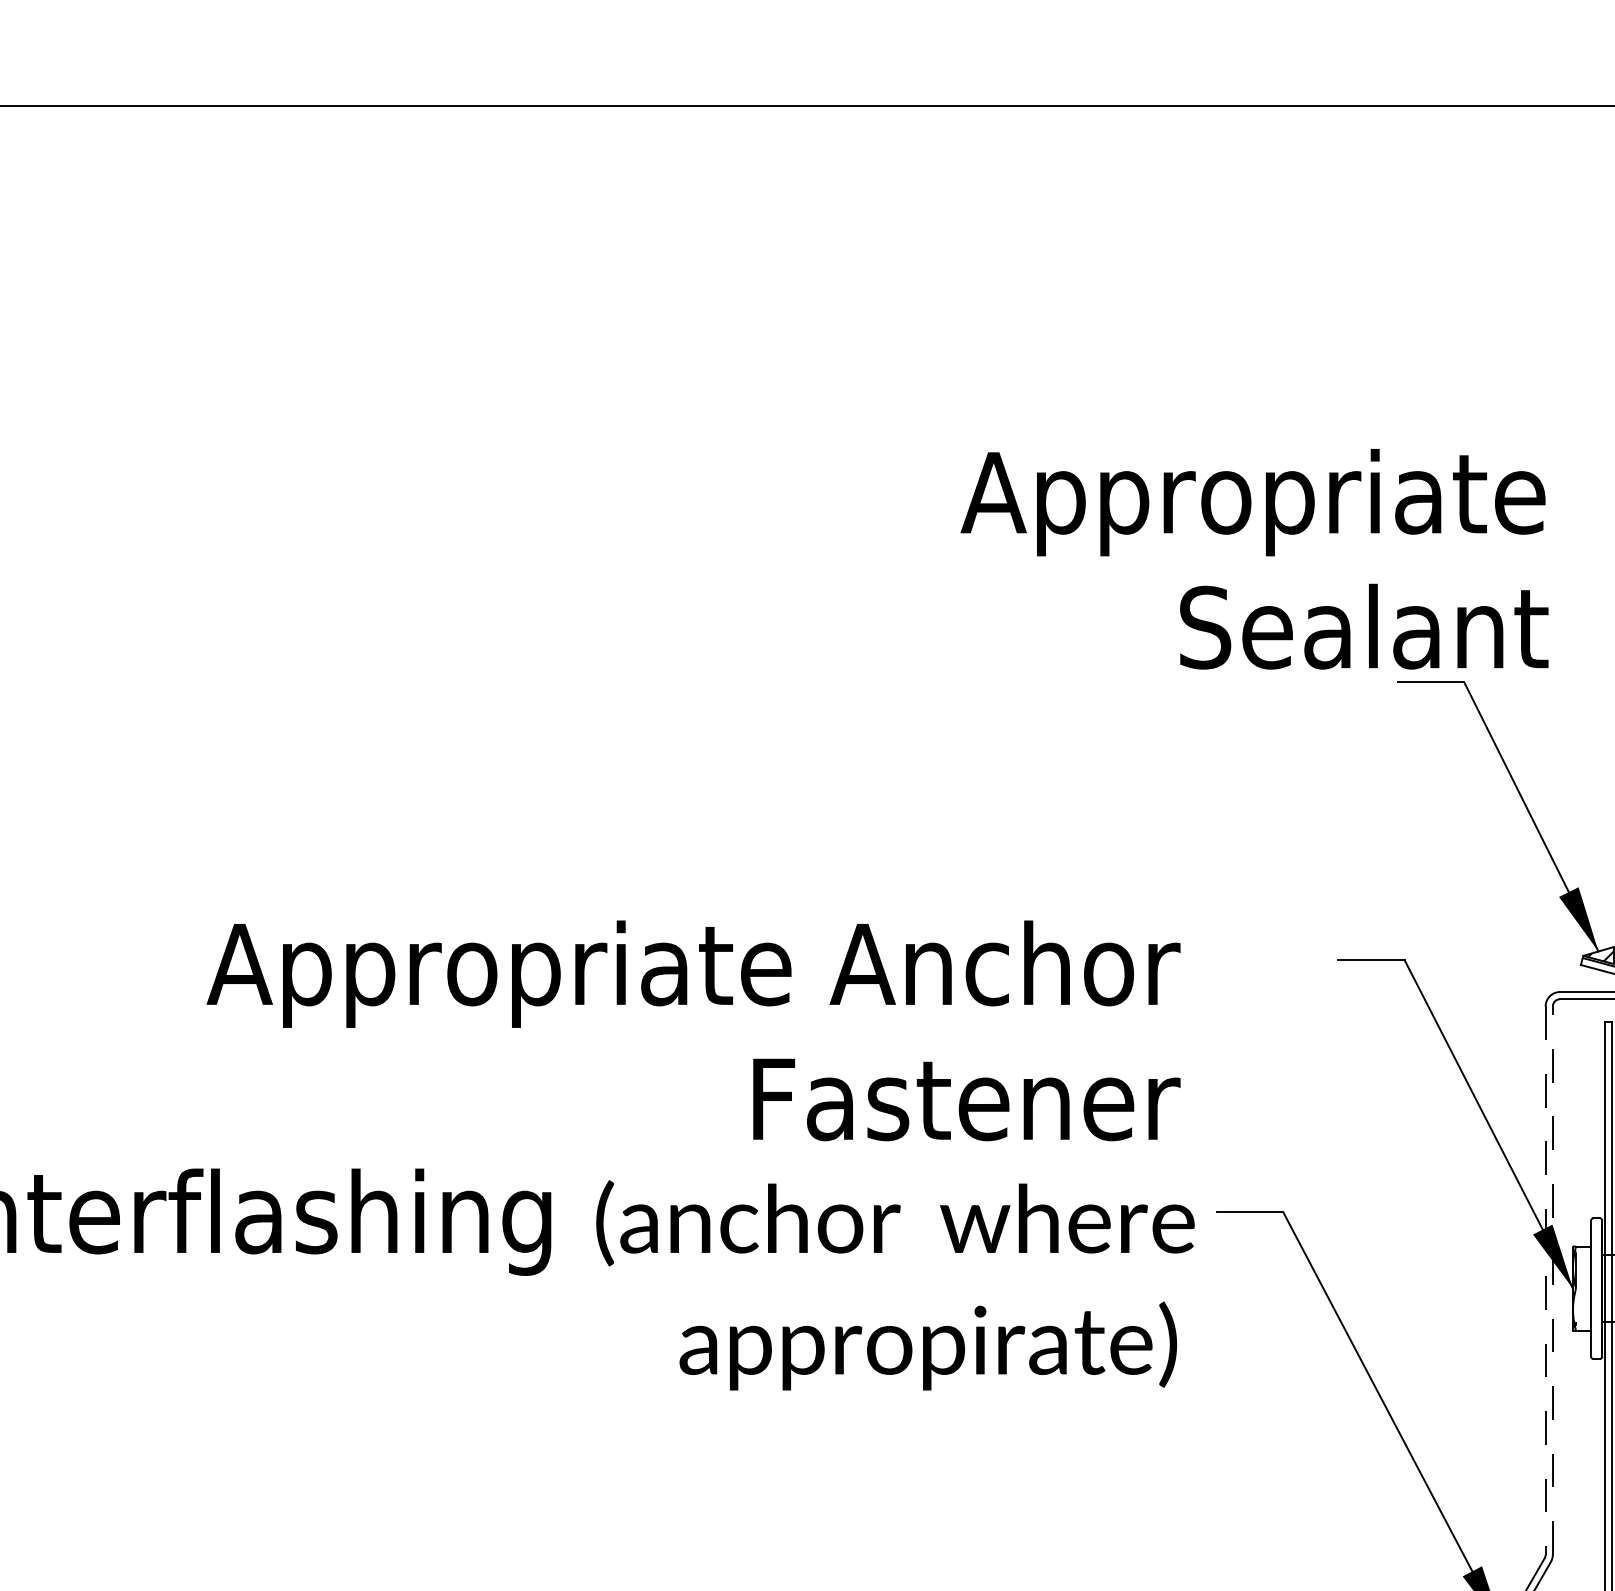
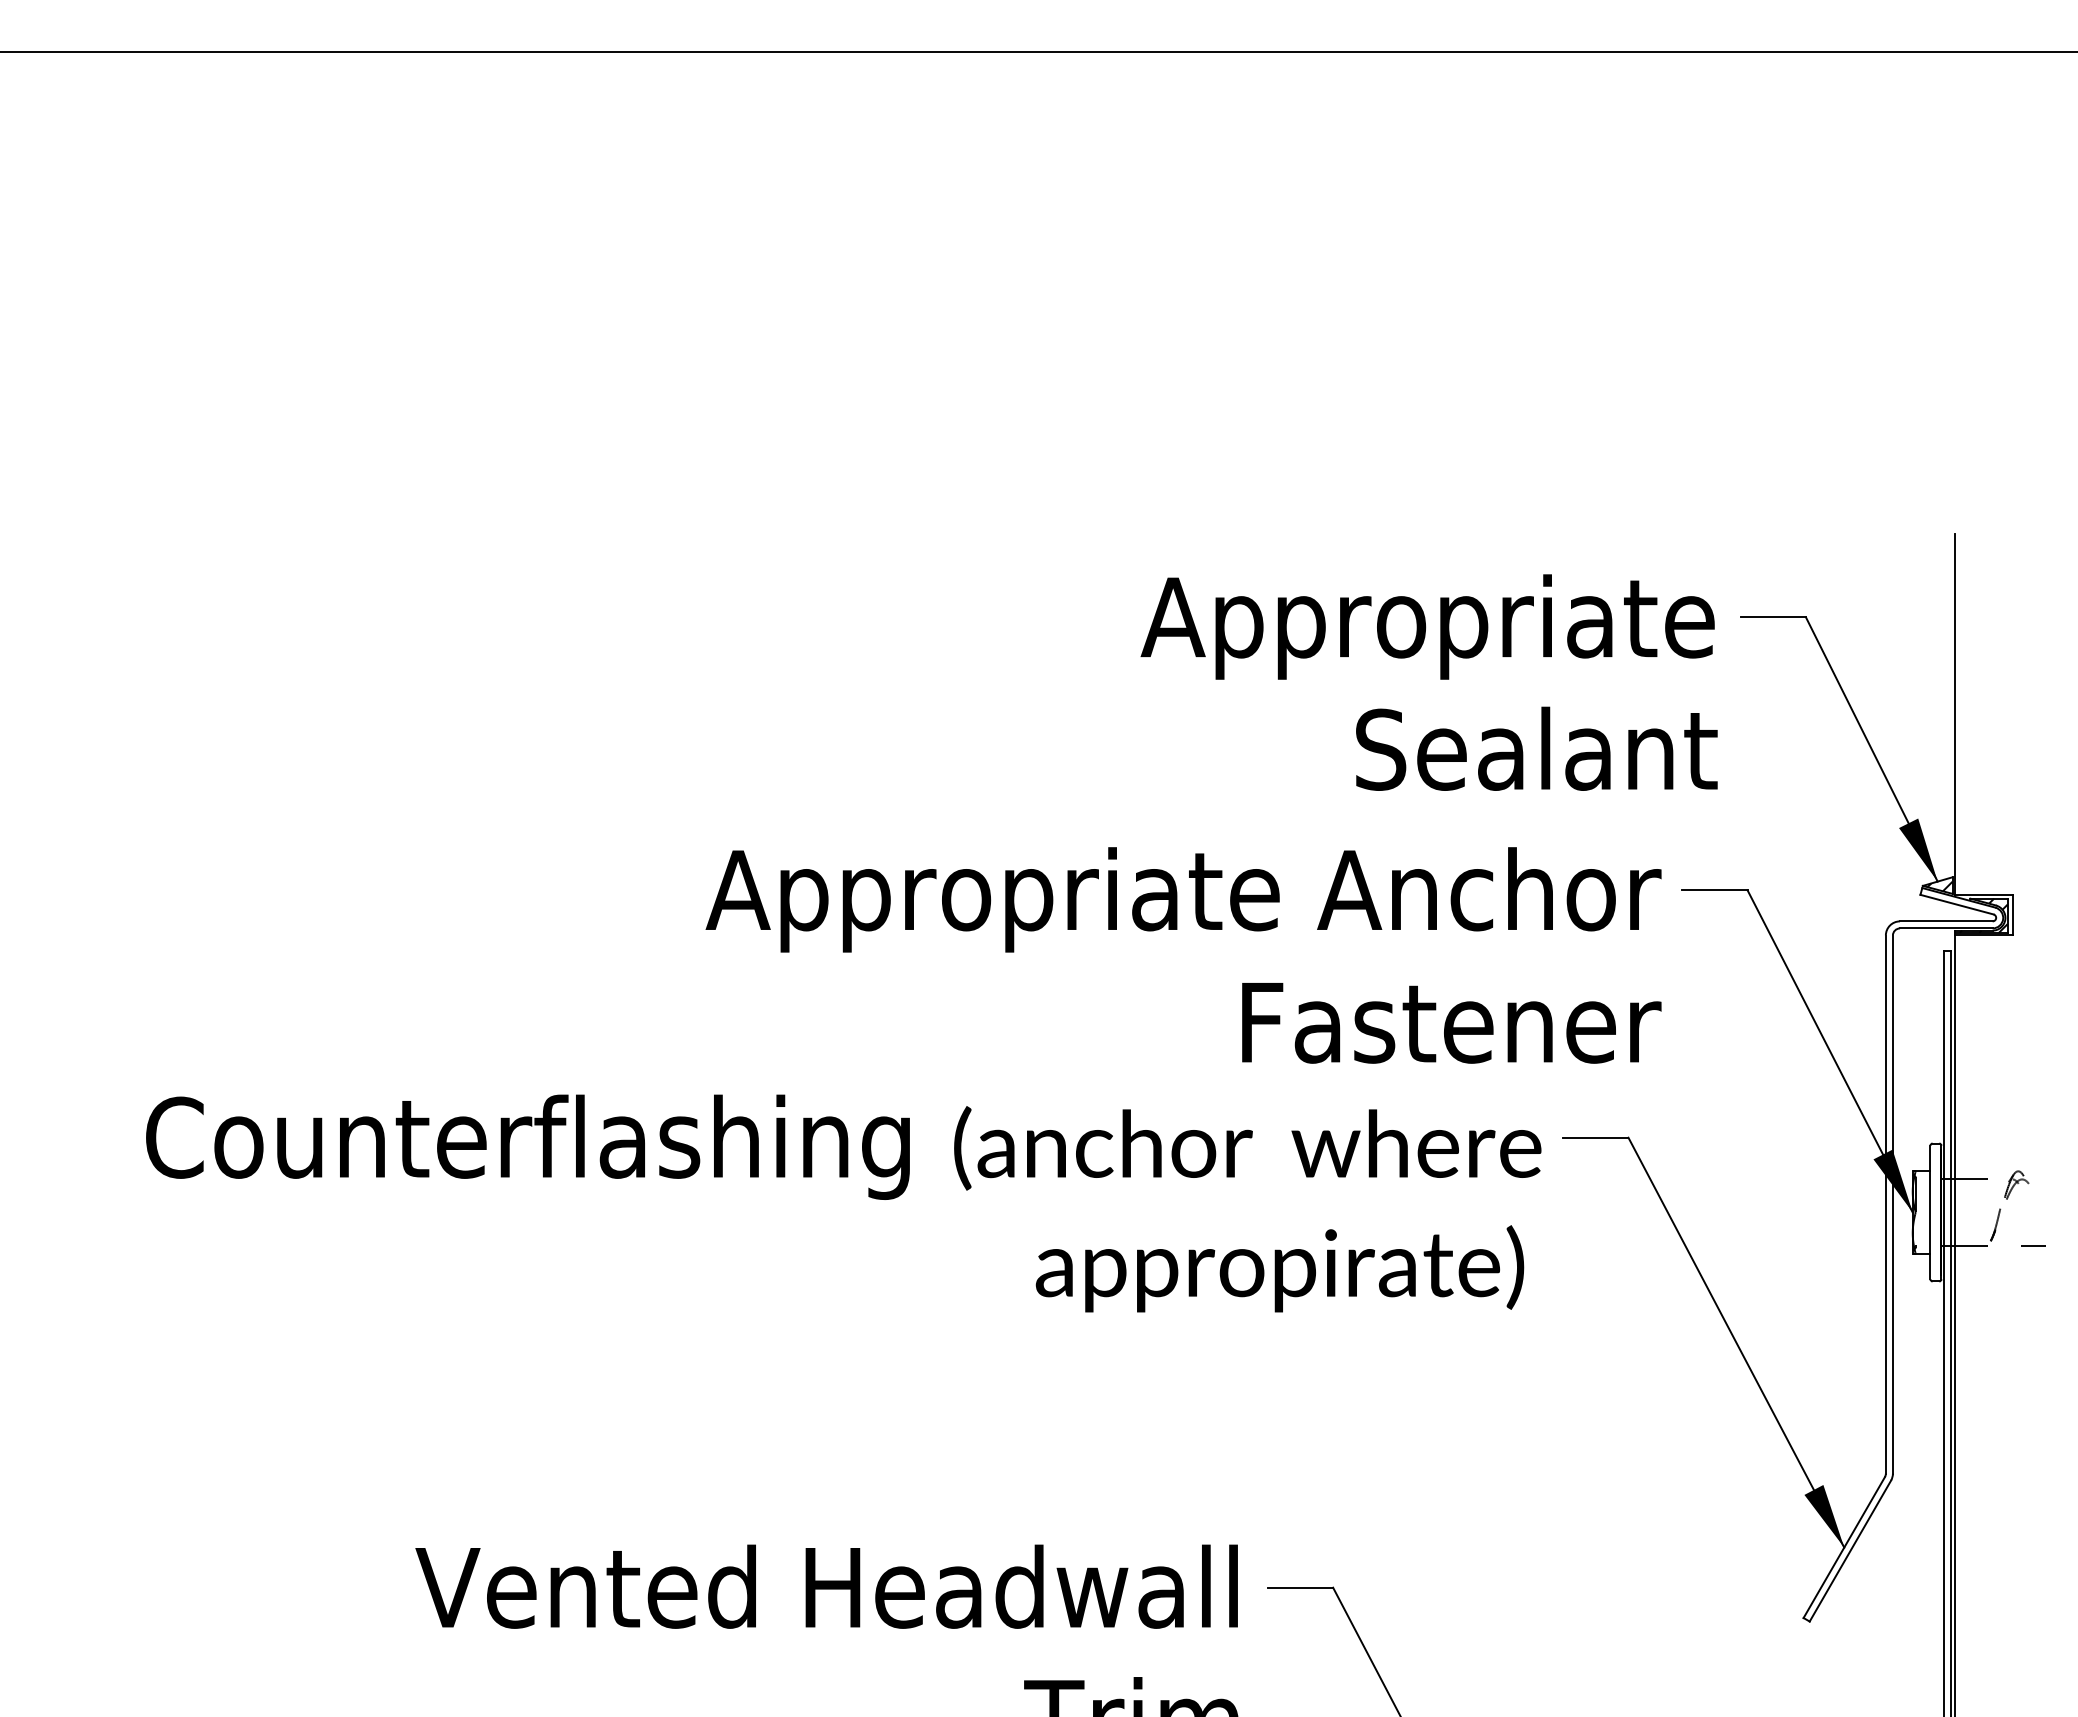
text: (1253, 559) -> (1428, 682), moved
text: (693, 1030) -> (1183, 955), moved
line: (1552, 1280) -> (1892, 1204), dashed -> solid
line: (1545, 1281) -> (1885, 1205), dashed -> solid

